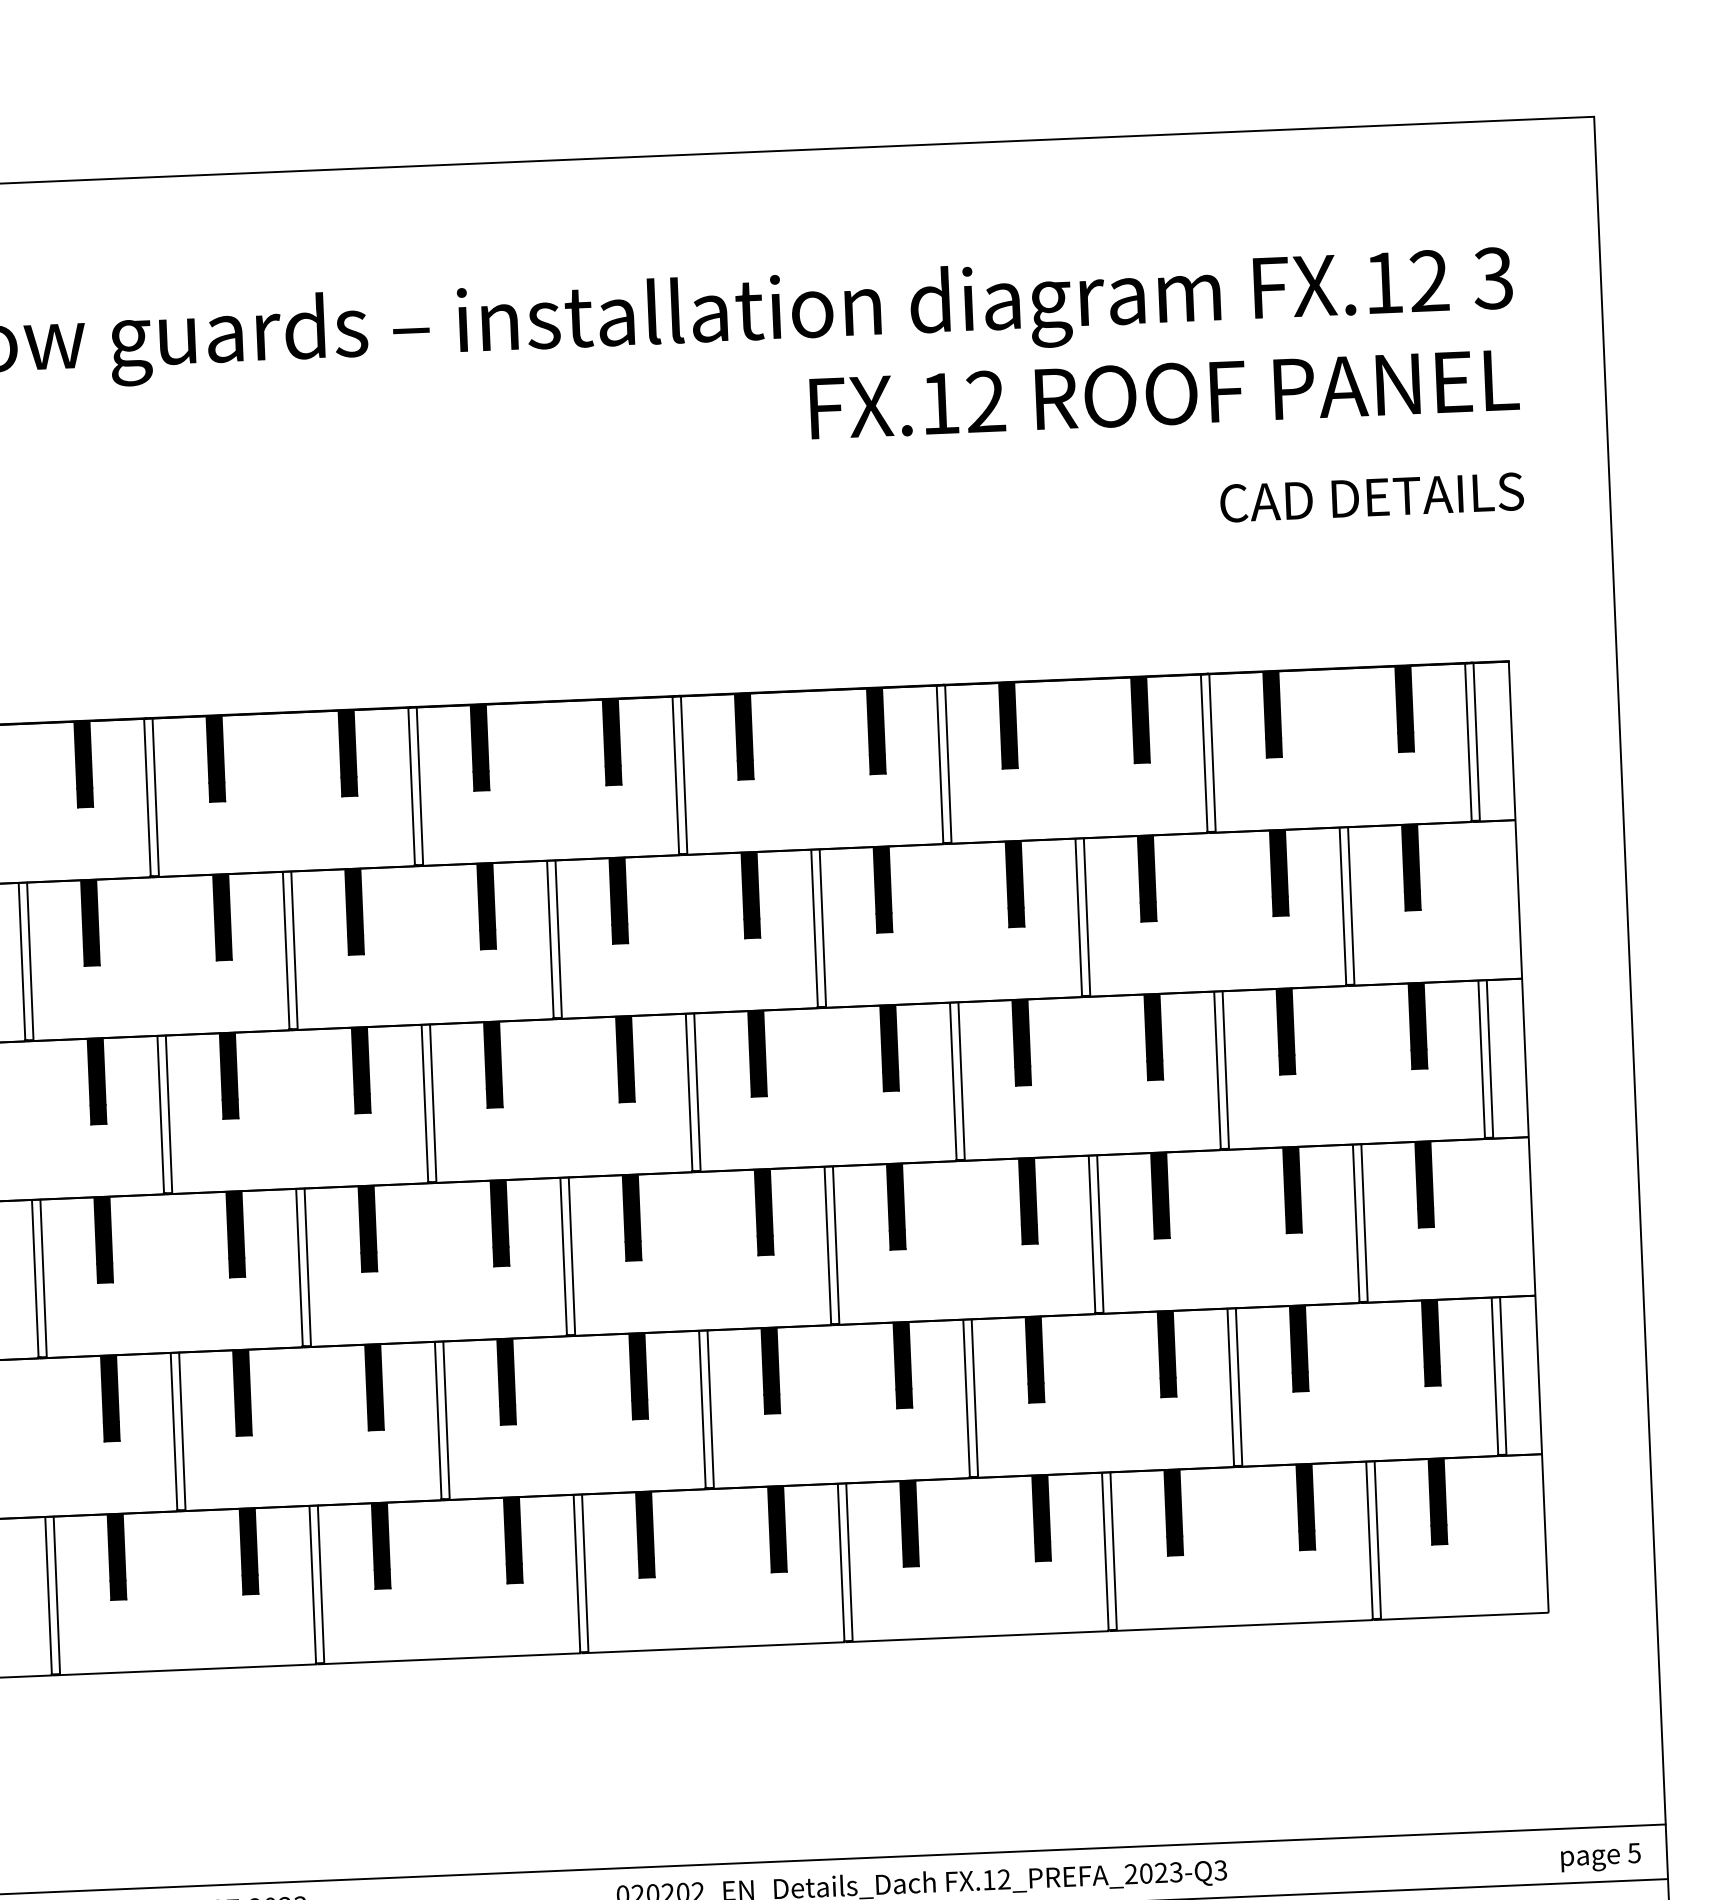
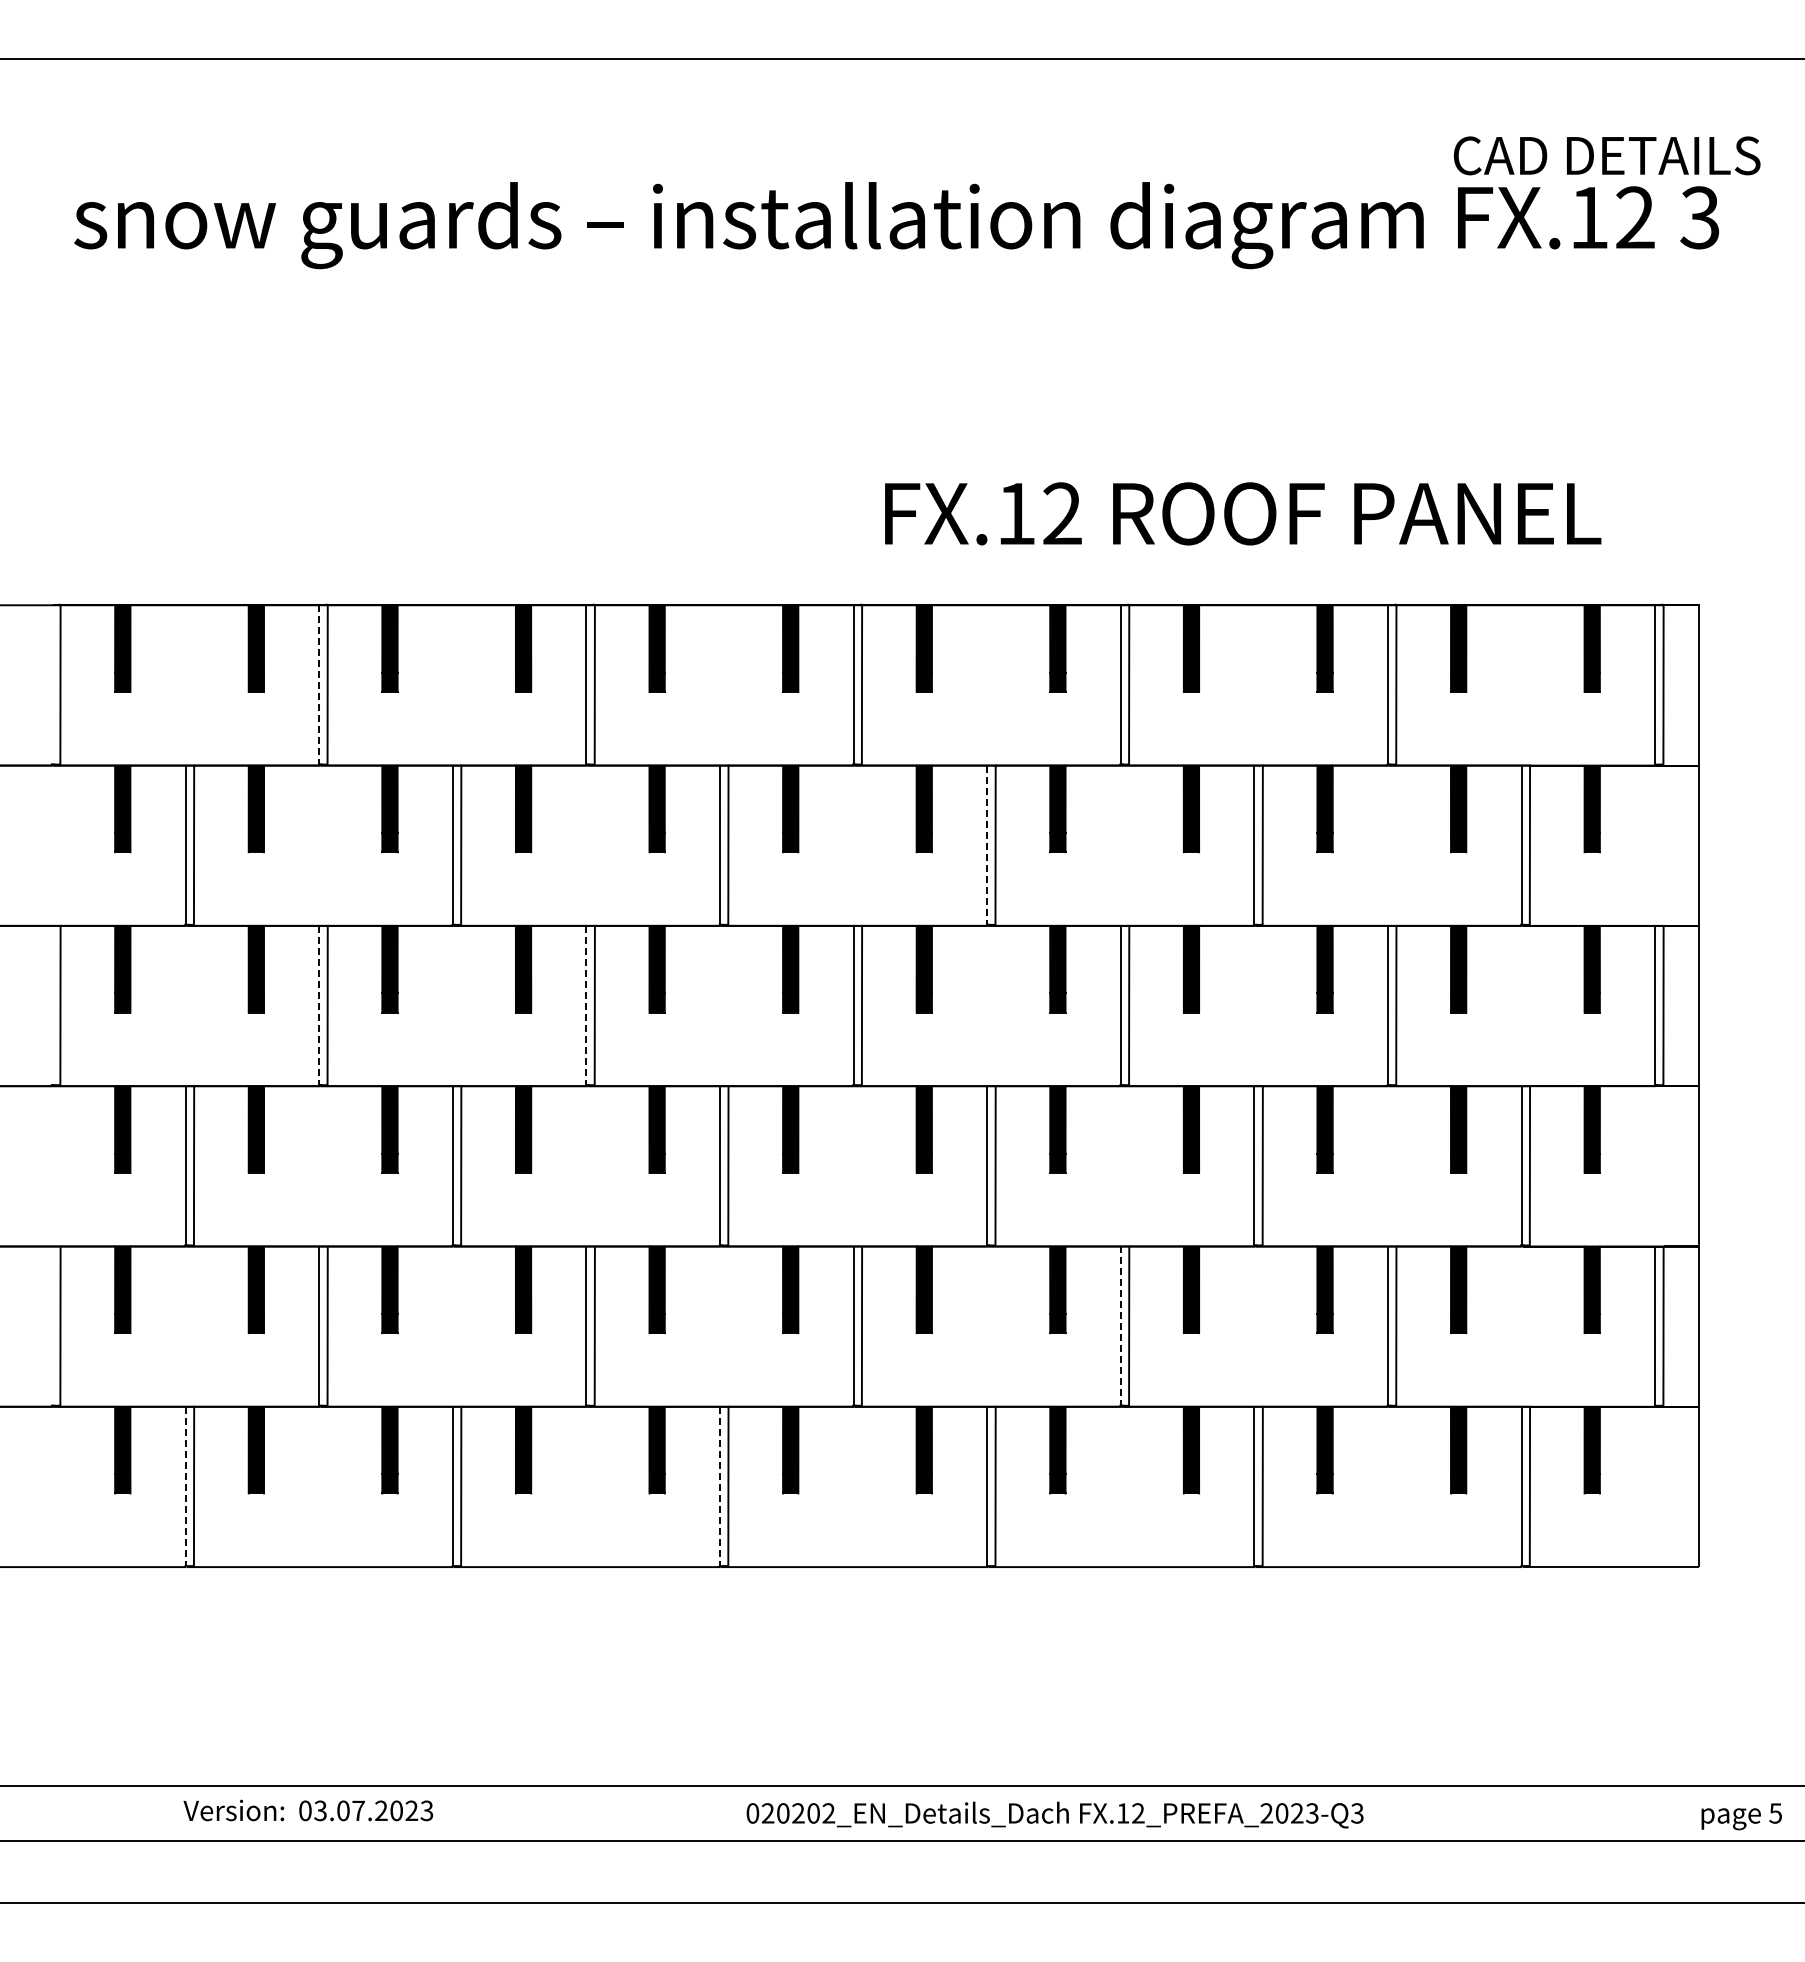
text: (1164, 393) -> (1243, 513), moved
text: (1372, 497) -> (1607, 155), moved
line: (147, 797) -> (319, 684), solid -> dashed
line: (814, 928) -> (987, 845), solid -> dashed
line: (424, 1103) -> (586, 1005), solid -> dashed
line: (160, 1114) -> (319, 1005), solid -> dashed
line: (966, 1398) -> (1120, 1326), solid -> dashed
line: (577, 1573) -> (720, 1486), solid -> dashed
line: (48, 1595) -> (185, 1486), solid -> dashed

